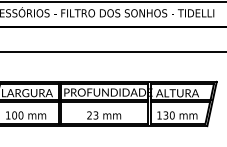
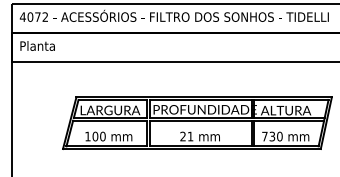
text: (95, 115) -> (190, 136), 23 -> 21
text: (159, 115) -> (264, 136), 130 -> 730

